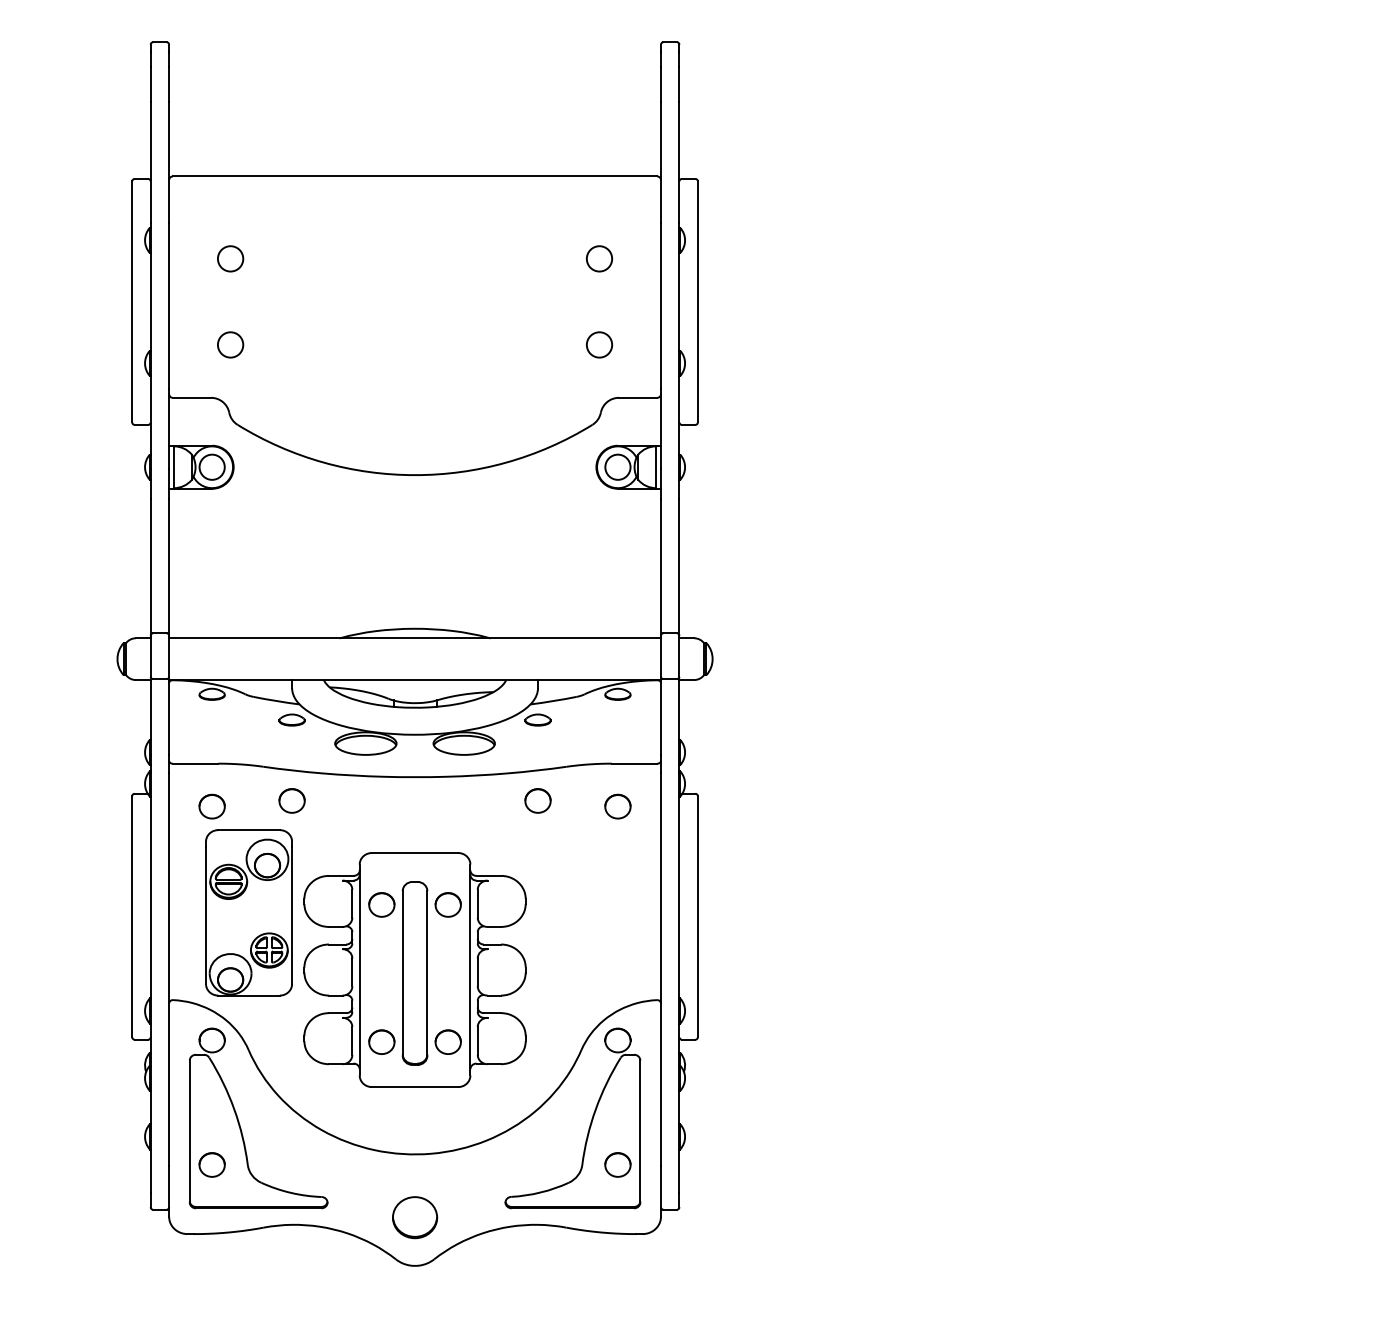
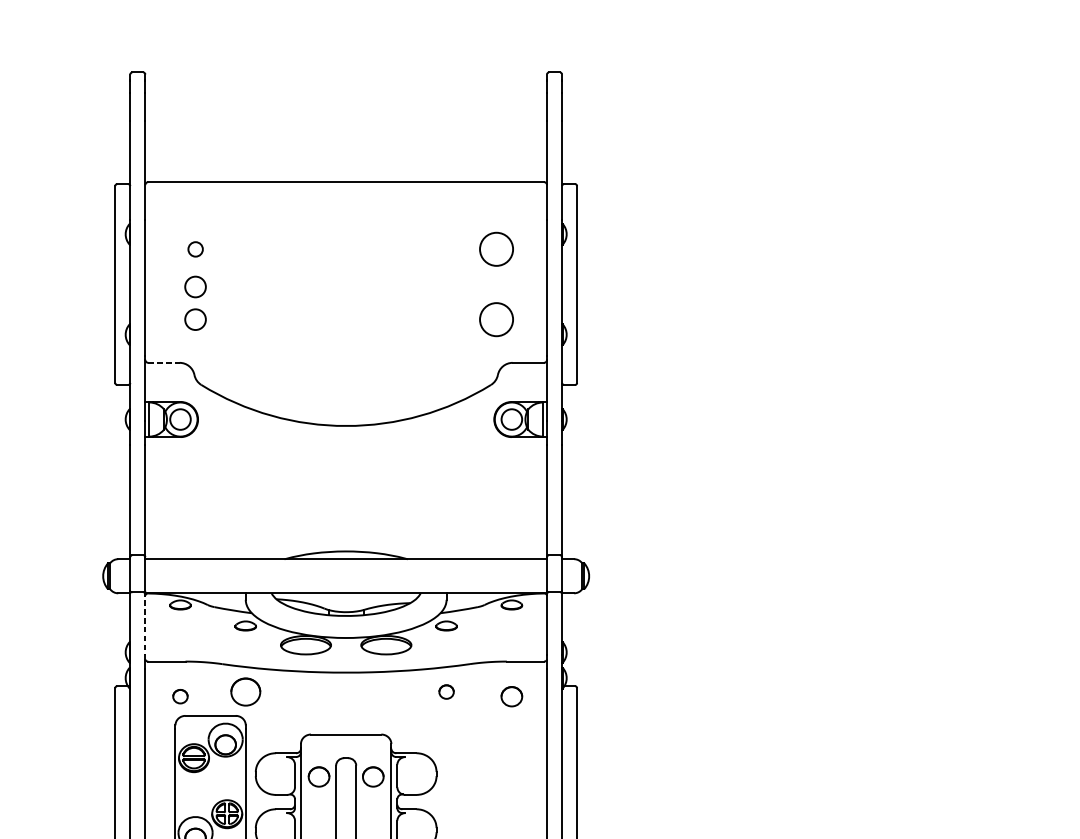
circle: (230, 258) -> (195, 249), size x0.7
circle: (599, 258) -> (496, 249), size x1.6
circle: (230, 304) -> (195, 286), added
circle: (599, 344) -> (496, 319), size x1.6
line: (192, 397) -> (164, 362), solid -> dashed
line: (169, 716) -> (145, 623), solid -> dashed
part: (291, 800) -> (245, 691), size x1.4
part: (537, 800) -> (446, 691), size x0.7
part: (211, 806) -> (179, 696), size x0.7

